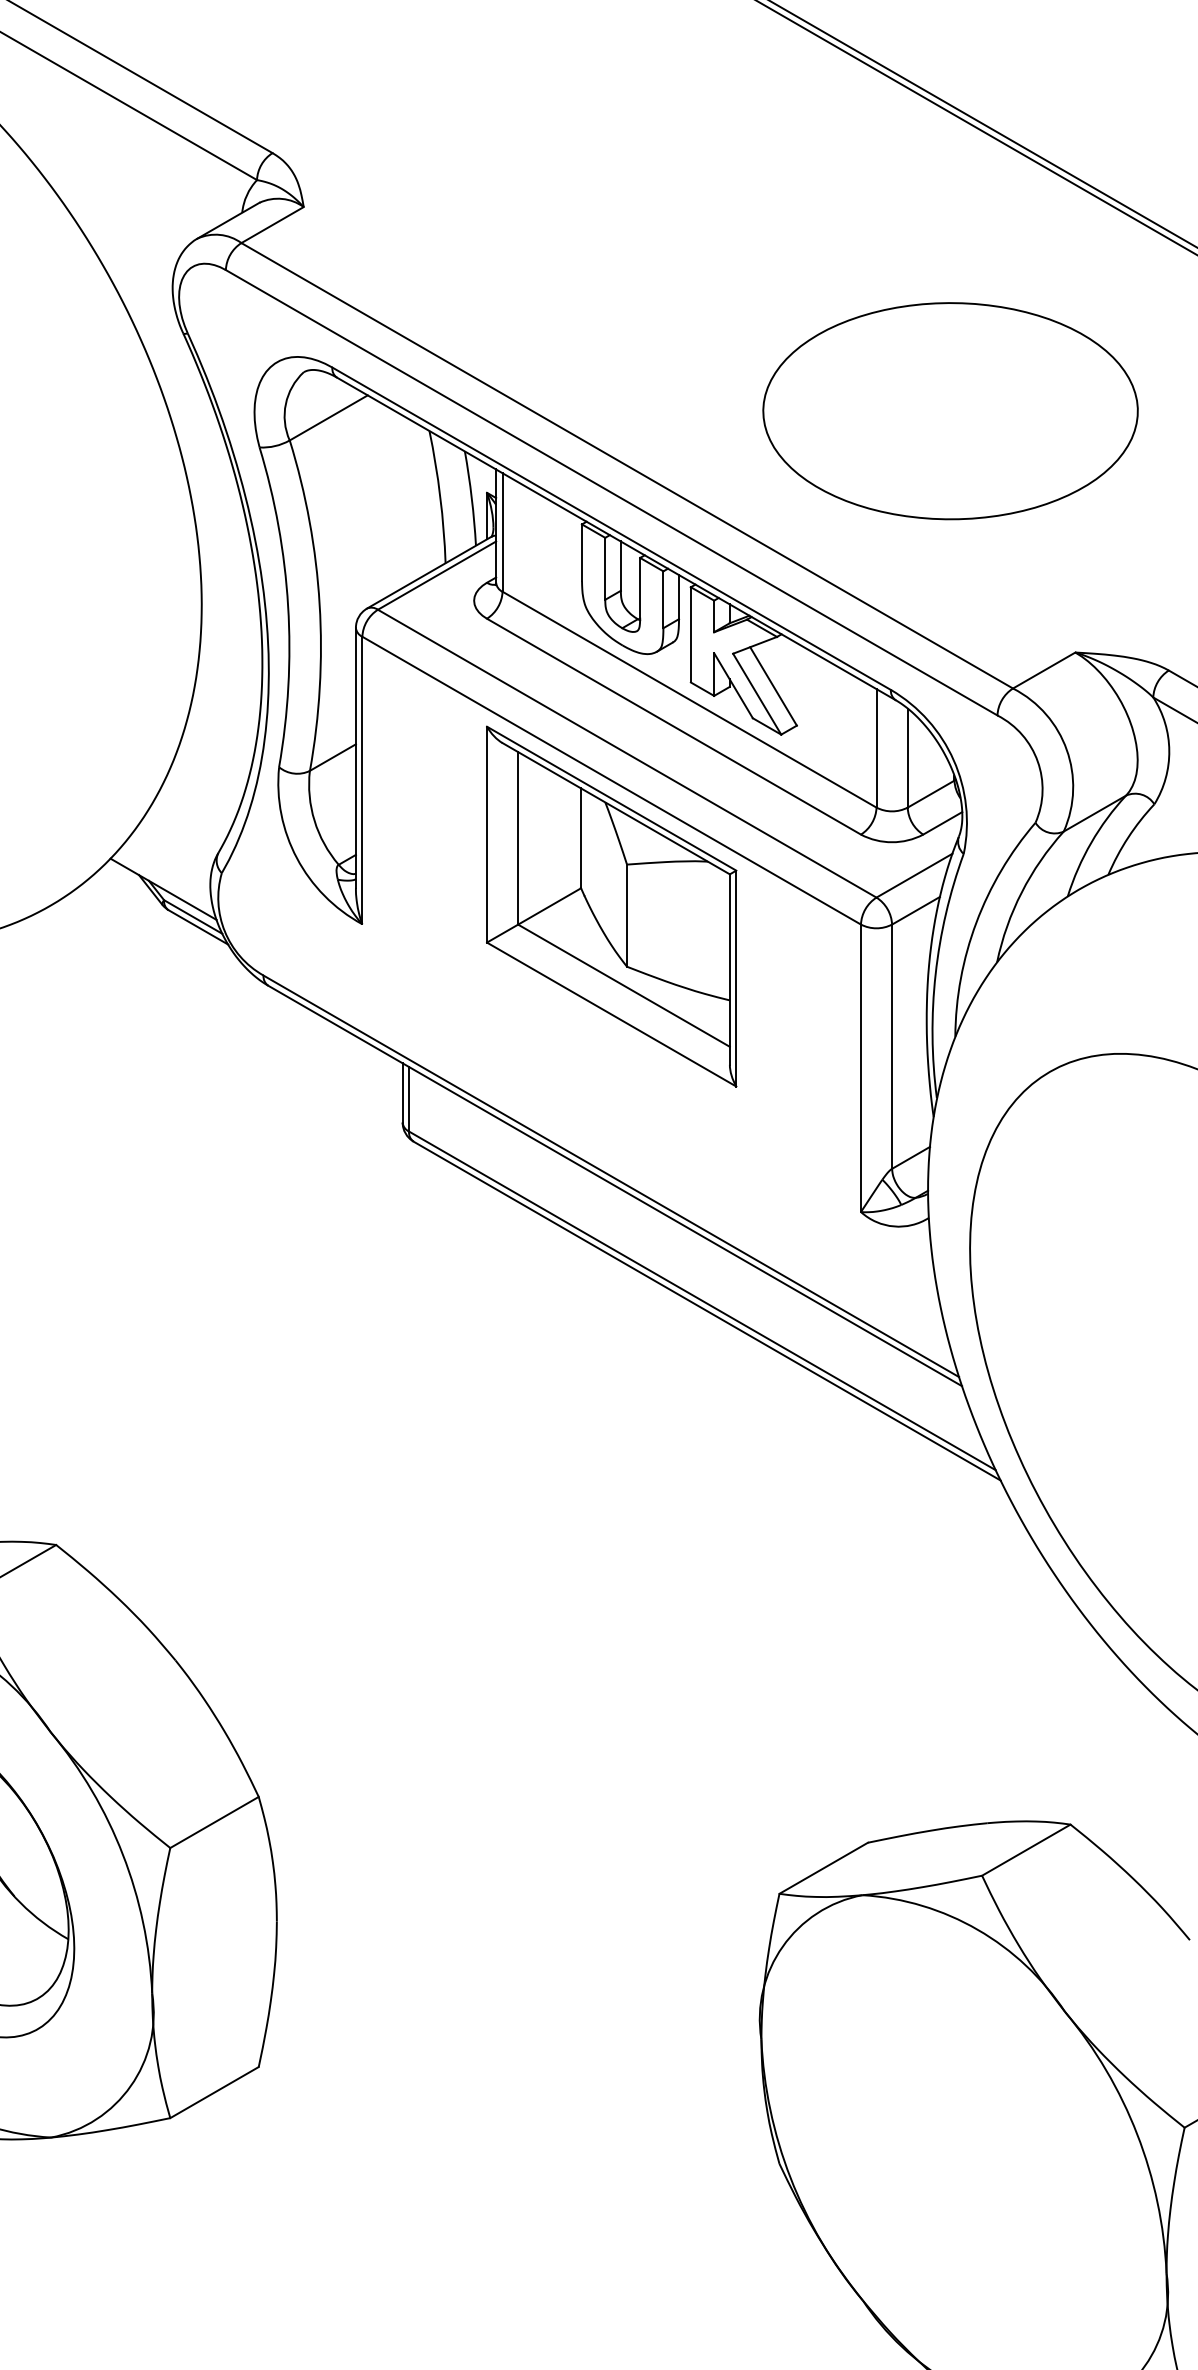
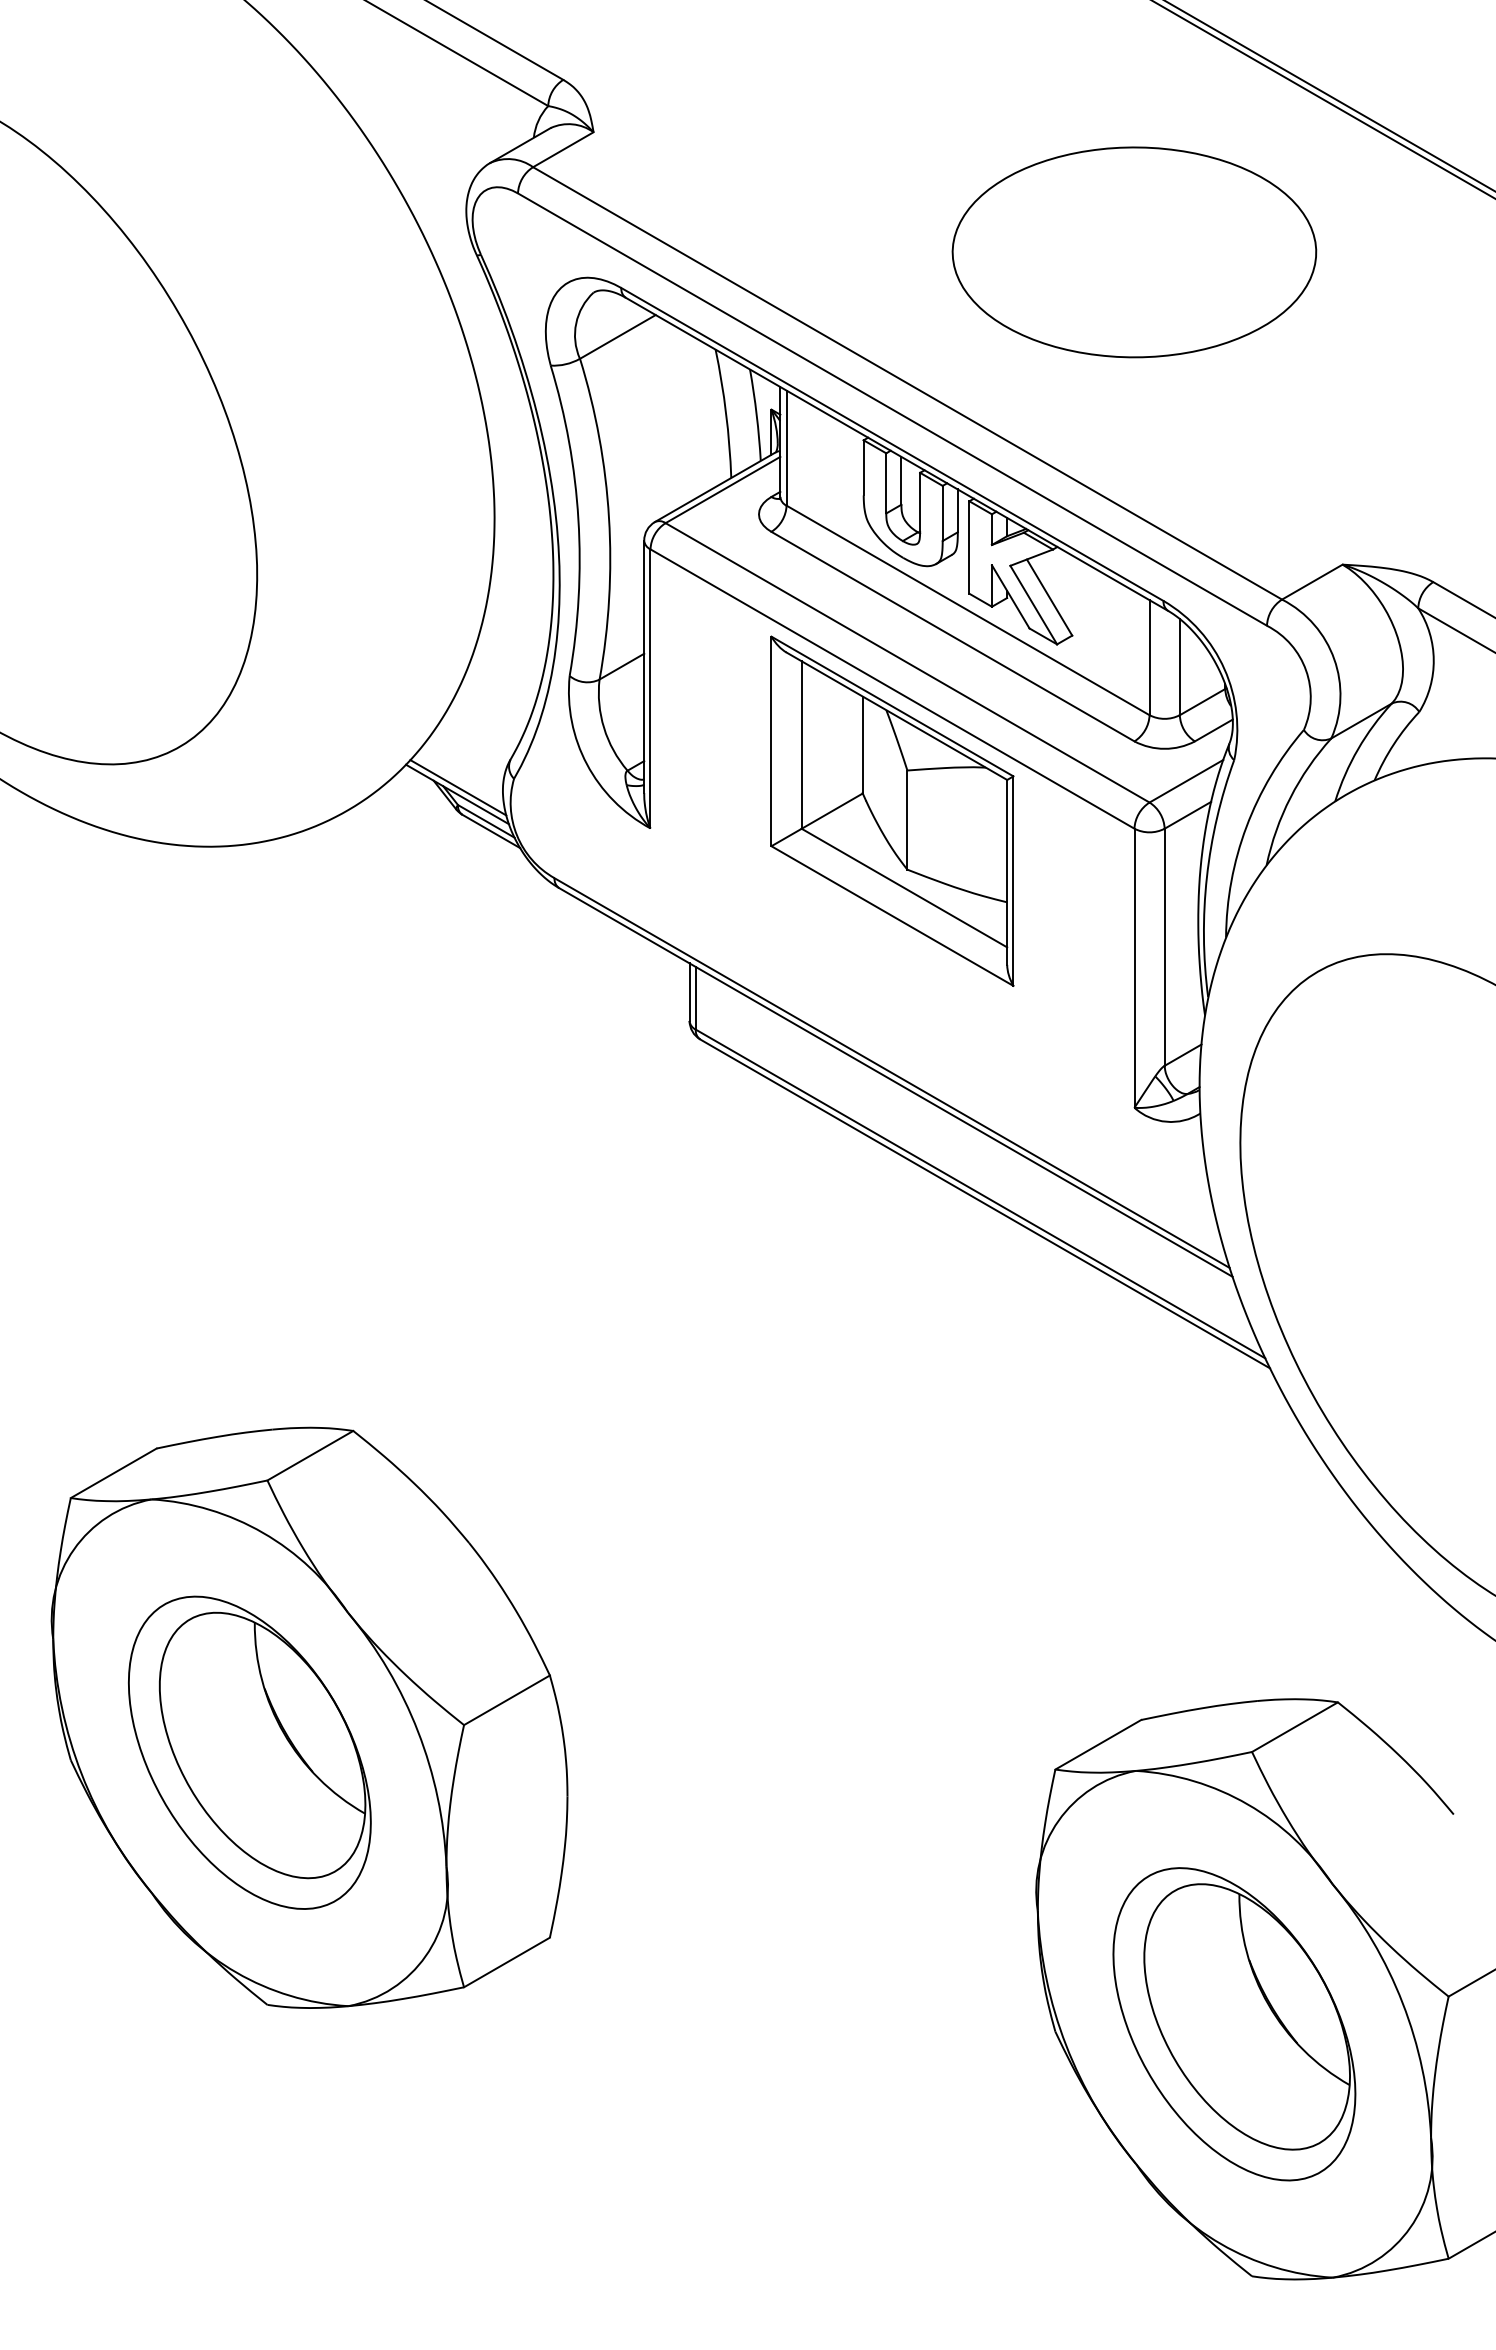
part: (950, 411) -> (1134, 252), moved
line: (164, 882) -> (458, 787), added
part: (964, 2156) -> (1234, 2024), added

